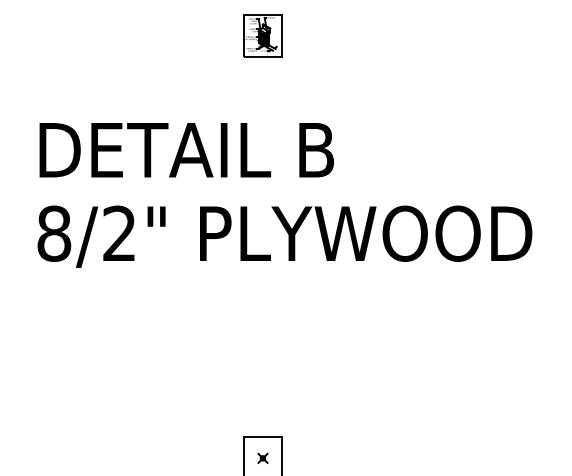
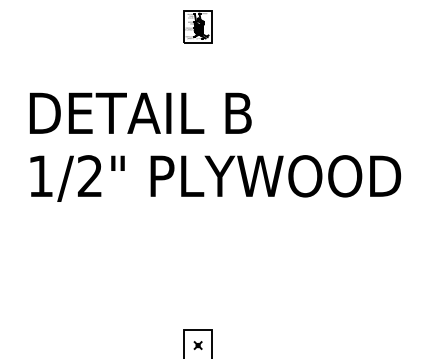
text: (53, 234) -> (40, 176), 8/2" -> 1/2"

